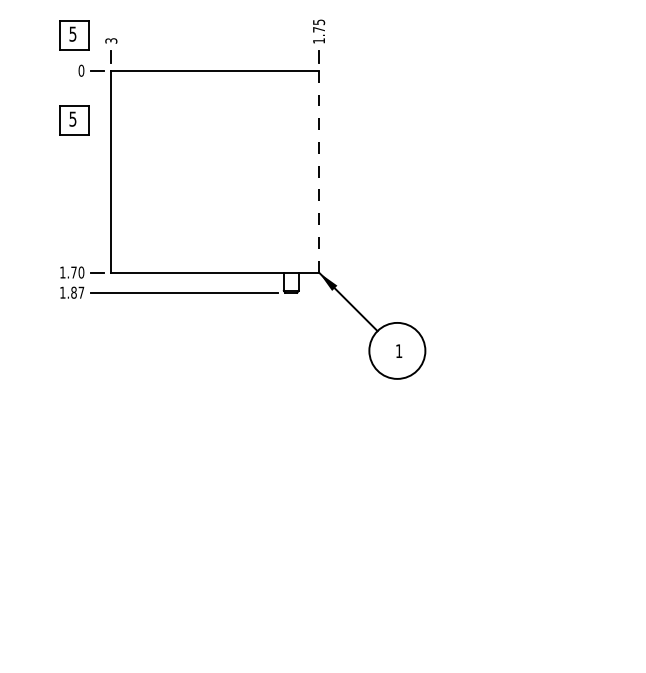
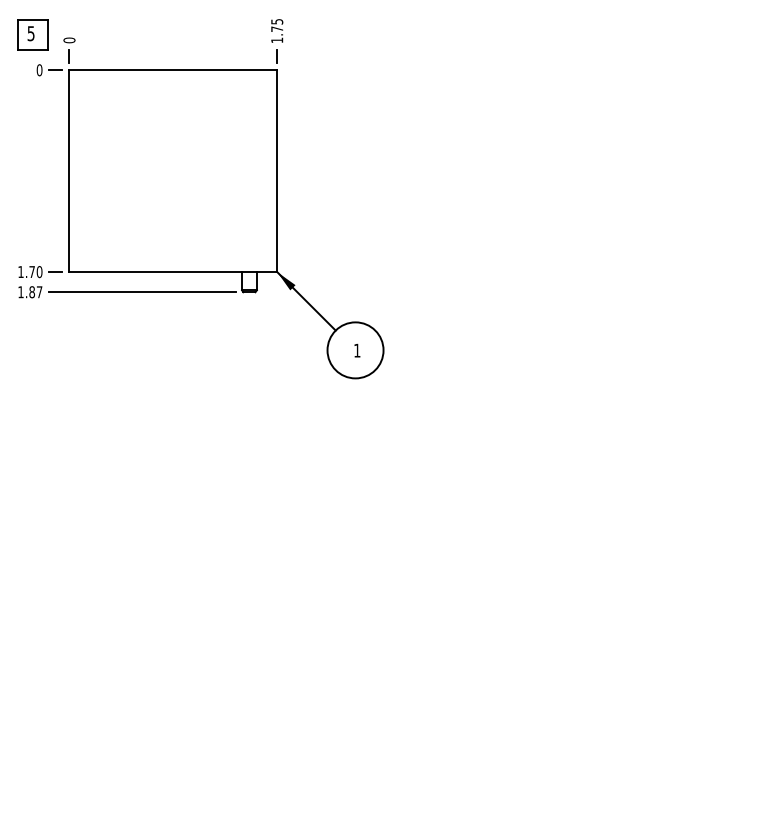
text: (111, 41) -> (69, 40), 3 -> 0
part: (74, 120) -> (32, 119), removed
line: (319, 172) -> (277, 171), dashed -> solid

